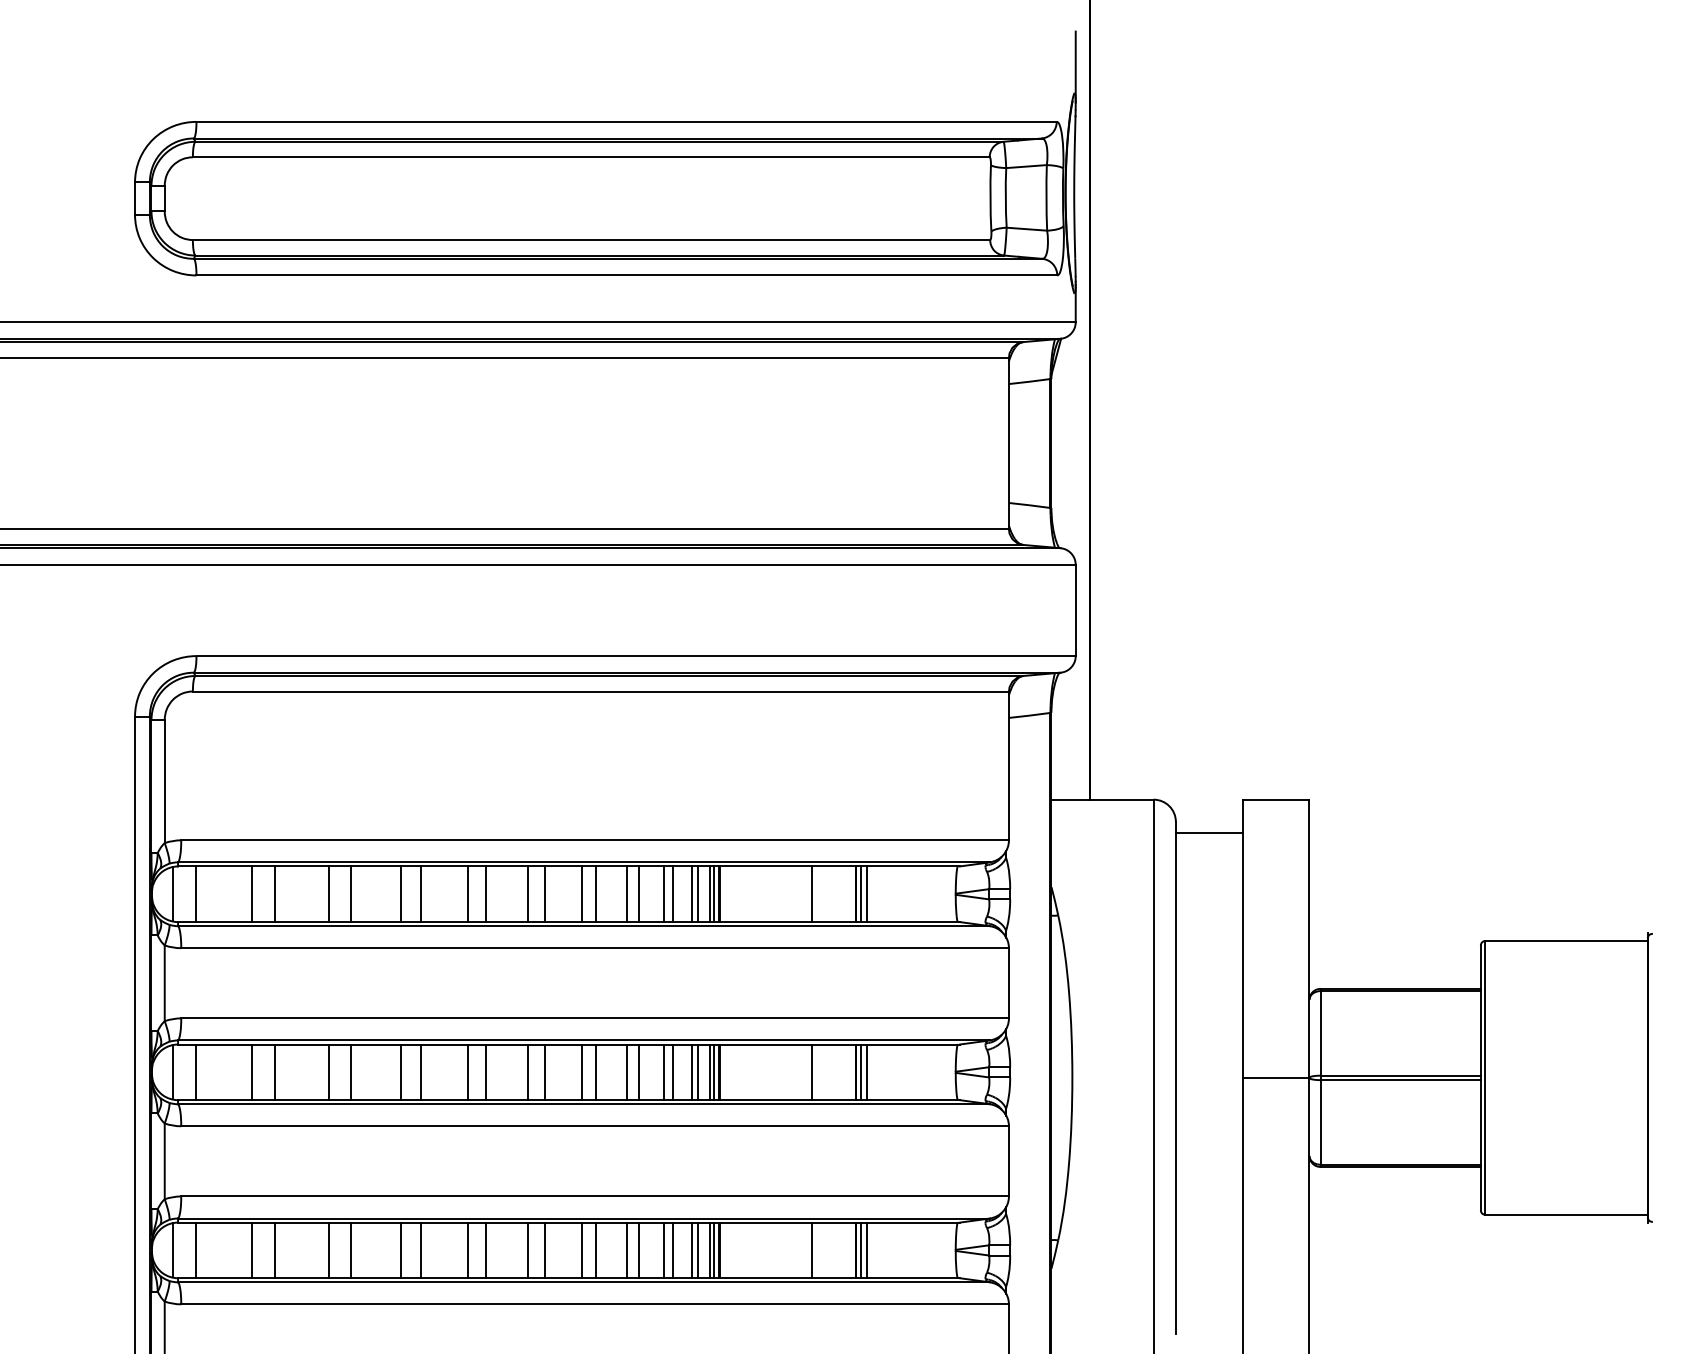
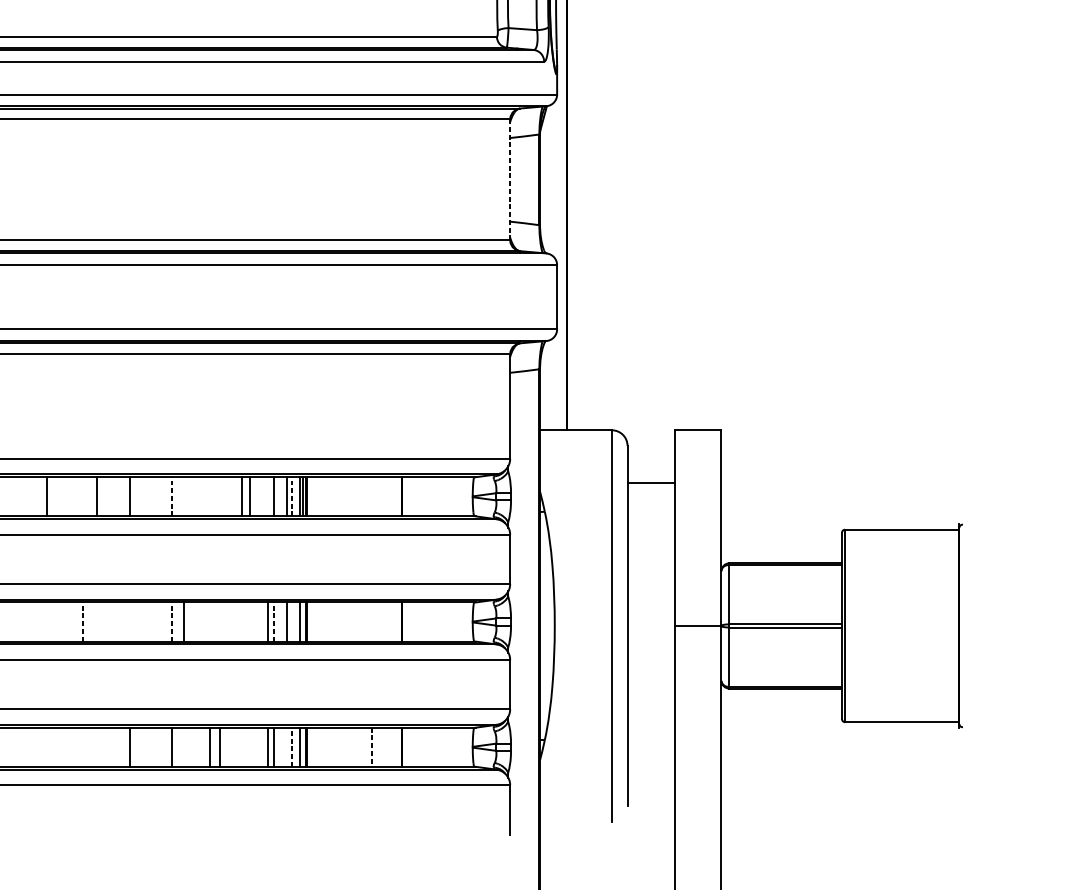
line: (1008, 443) -> (509, 179), solid -> dashed
line: (1208, 833) -> (650, 483), moved
line: (328, 894) -> (31, 496), removed
line: (401, 894) -> (83, 496), removed
line: (486, 894) -> (142, 496), removed
line: (528, 894) -> (172, 496), solid -> dashed
line: (544, 894) -> (183, 496), removed
line: (581, 894) -> (209, 496), removed
line: (595, 894) -> (219, 496), removed
line: (663, 894) -> (267, 496), removed
line: (698, 894) -> (291, 496), solid -> dashed
line: (812, 894) -> (372, 496), removed
line: (860, 894) -> (405, 496), removed
line: (867, 894) -> (410, 496), removed
line: (328, 1072) -> (31, 622), removed
line: (350, 1072) -> (47, 622), removed
line: (401, 1072) -> (83, 622), solid -> dashed
line: (421, 1072) -> (97, 622), removed
line: (467, 1072) -> (129, 622), removed
line: (486, 1072) -> (142, 622), removed
line: (528, 1072) -> (172, 622), solid -> dashed
line: (581, 1072) -> (209, 622), removed
line: (595, 1072) -> (219, 622), removed
line: (627, 1072) -> (241, 622), removed
line: (638, 1072) -> (249, 622), removed
line: (673, 1072) -> (274, 622), solid -> dashed
line: (698, 1072) -> (291, 622), removed
line: (713, 1072) -> (302, 622), removed
line: (812, 1072) -> (372, 622), removed
line: (860, 1072) -> (405, 622), removed
line: (867, 1072) -> (410, 622), removed
line: (328, 1250) -> (31, 747), removed
line: (350, 1250) -> (47, 747), removed
line: (401, 1250) -> (83, 747), removed
line: (421, 1250) -> (97, 747), removed
line: (486, 1250) -> (142, 747), removed
line: (544, 1250) -> (183, 747), removed
line: (627, 1250) -> (241, 747), removed
line: (638, 1250) -> (249, 747), removed
line: (691, 1250) -> (286, 747), removed
line: (698, 1250) -> (291, 747), solid -> dashed
line: (713, 1250) -> (302, 747), removed
line: (812, 1250) -> (372, 747), solid -> dashed
line: (860, 1250) -> (405, 747), removed
line: (867, 1250) -> (410, 747), removed

